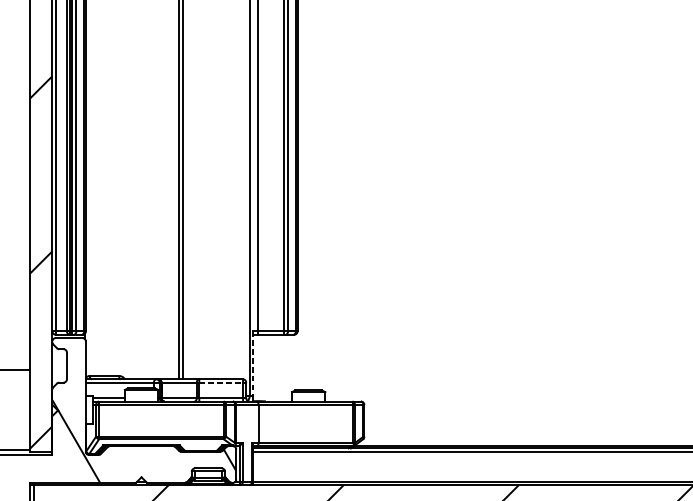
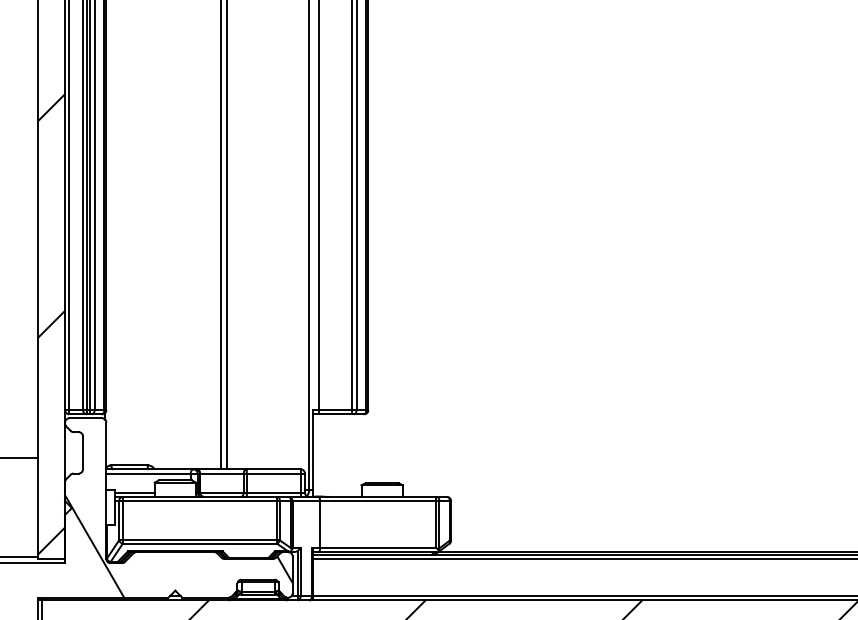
line: (253, 364) -> (313, 450), dashed -> solid
line: (221, 382) -> (274, 473), dashed -> solid

